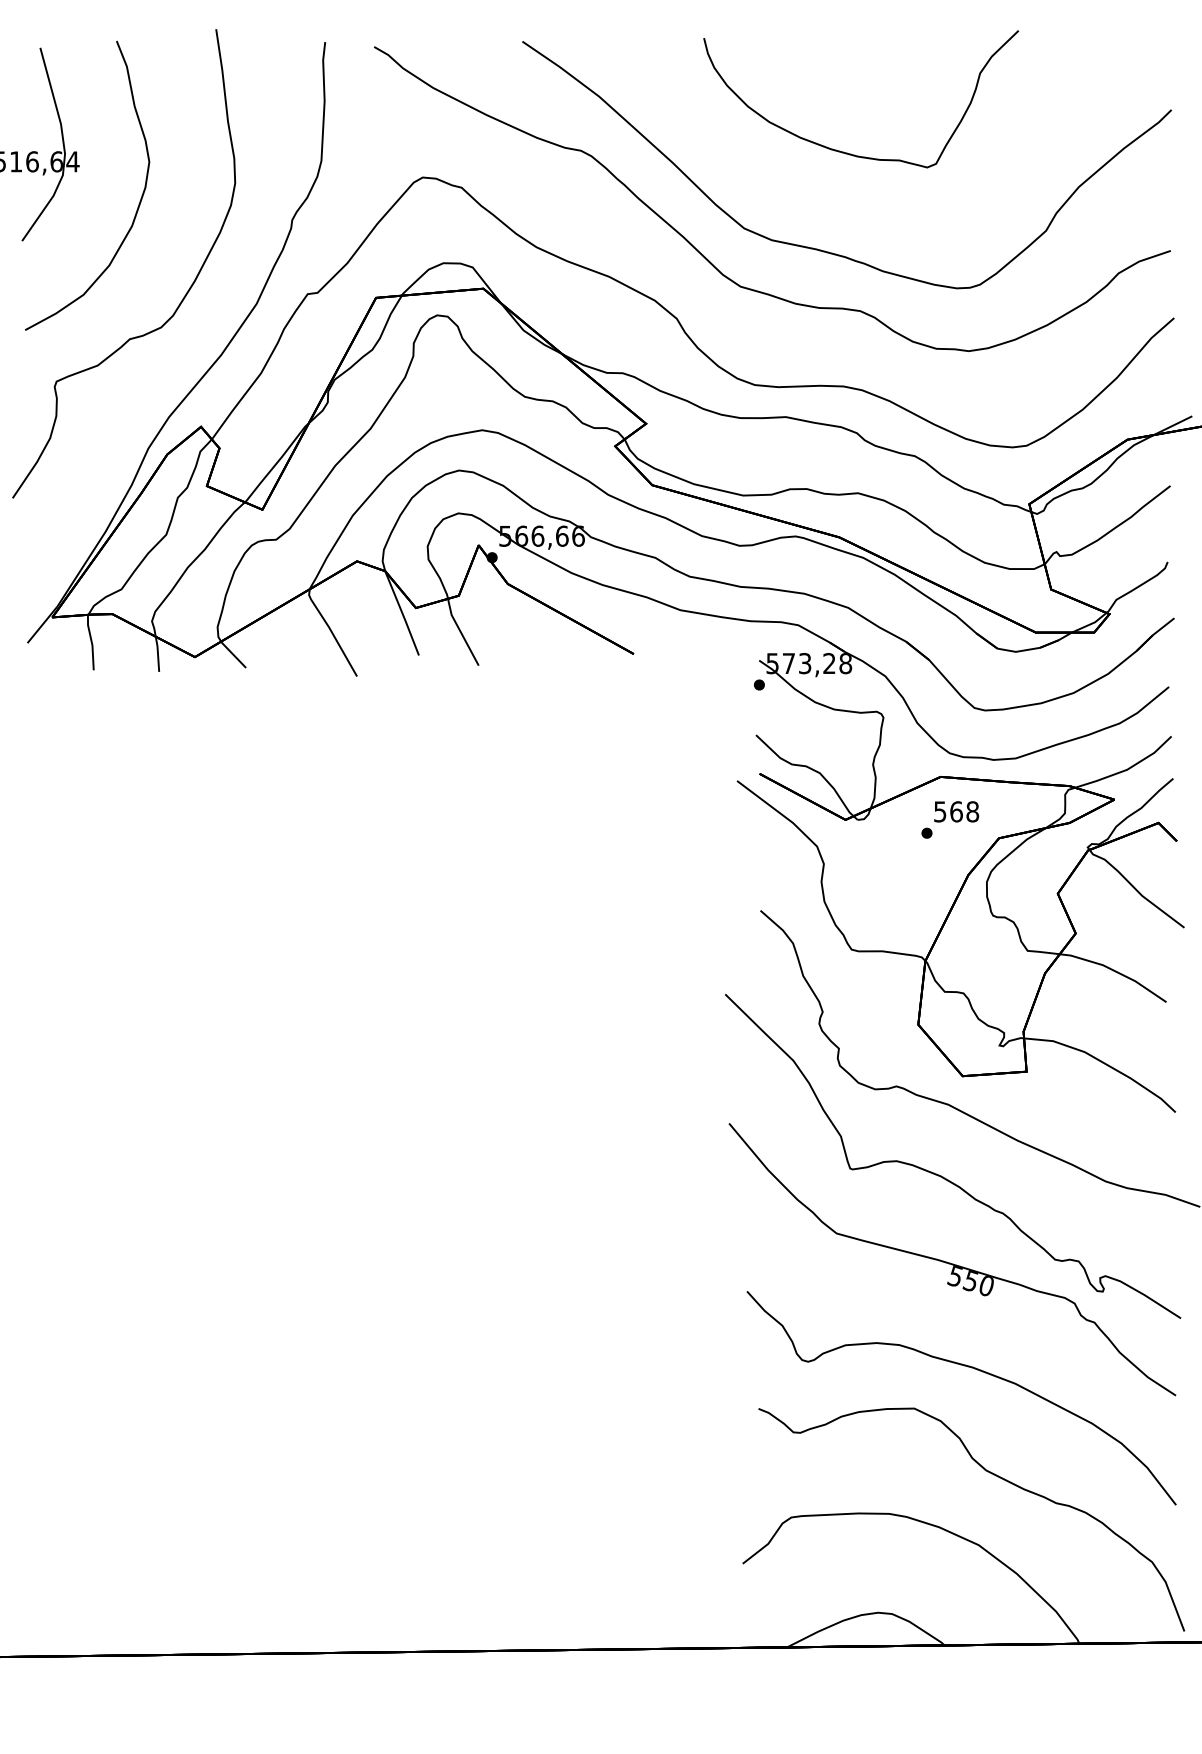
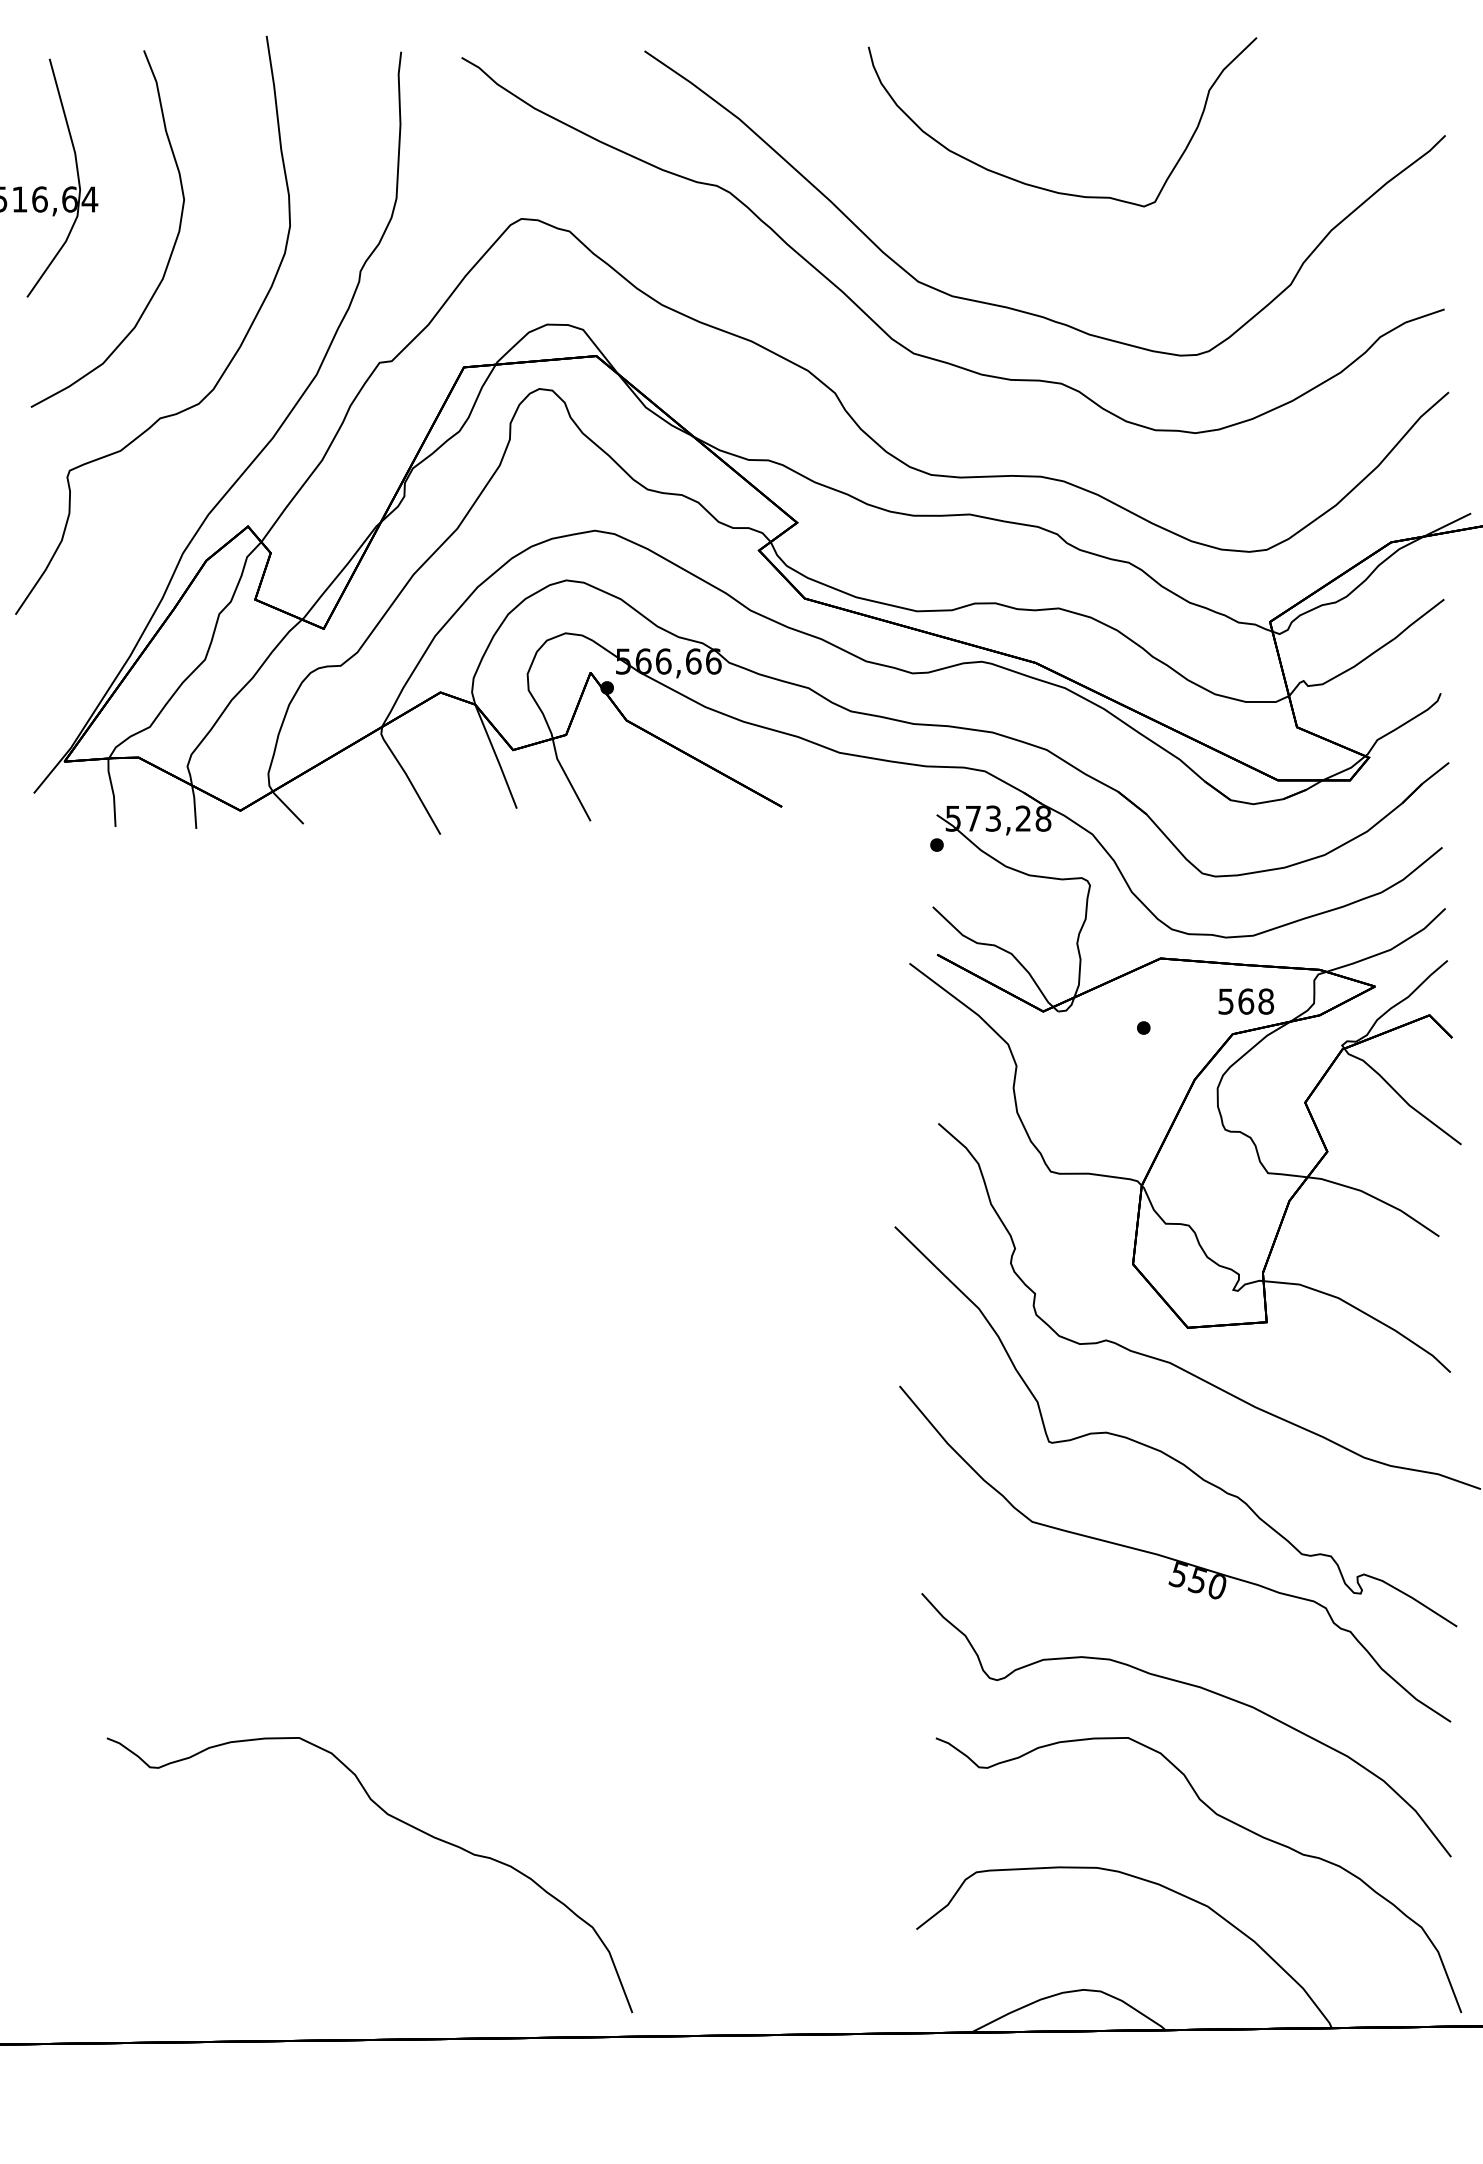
text: (956, 811) -> (1246, 1001), moved
part: (322, 1475) -> (397, 1820), added

